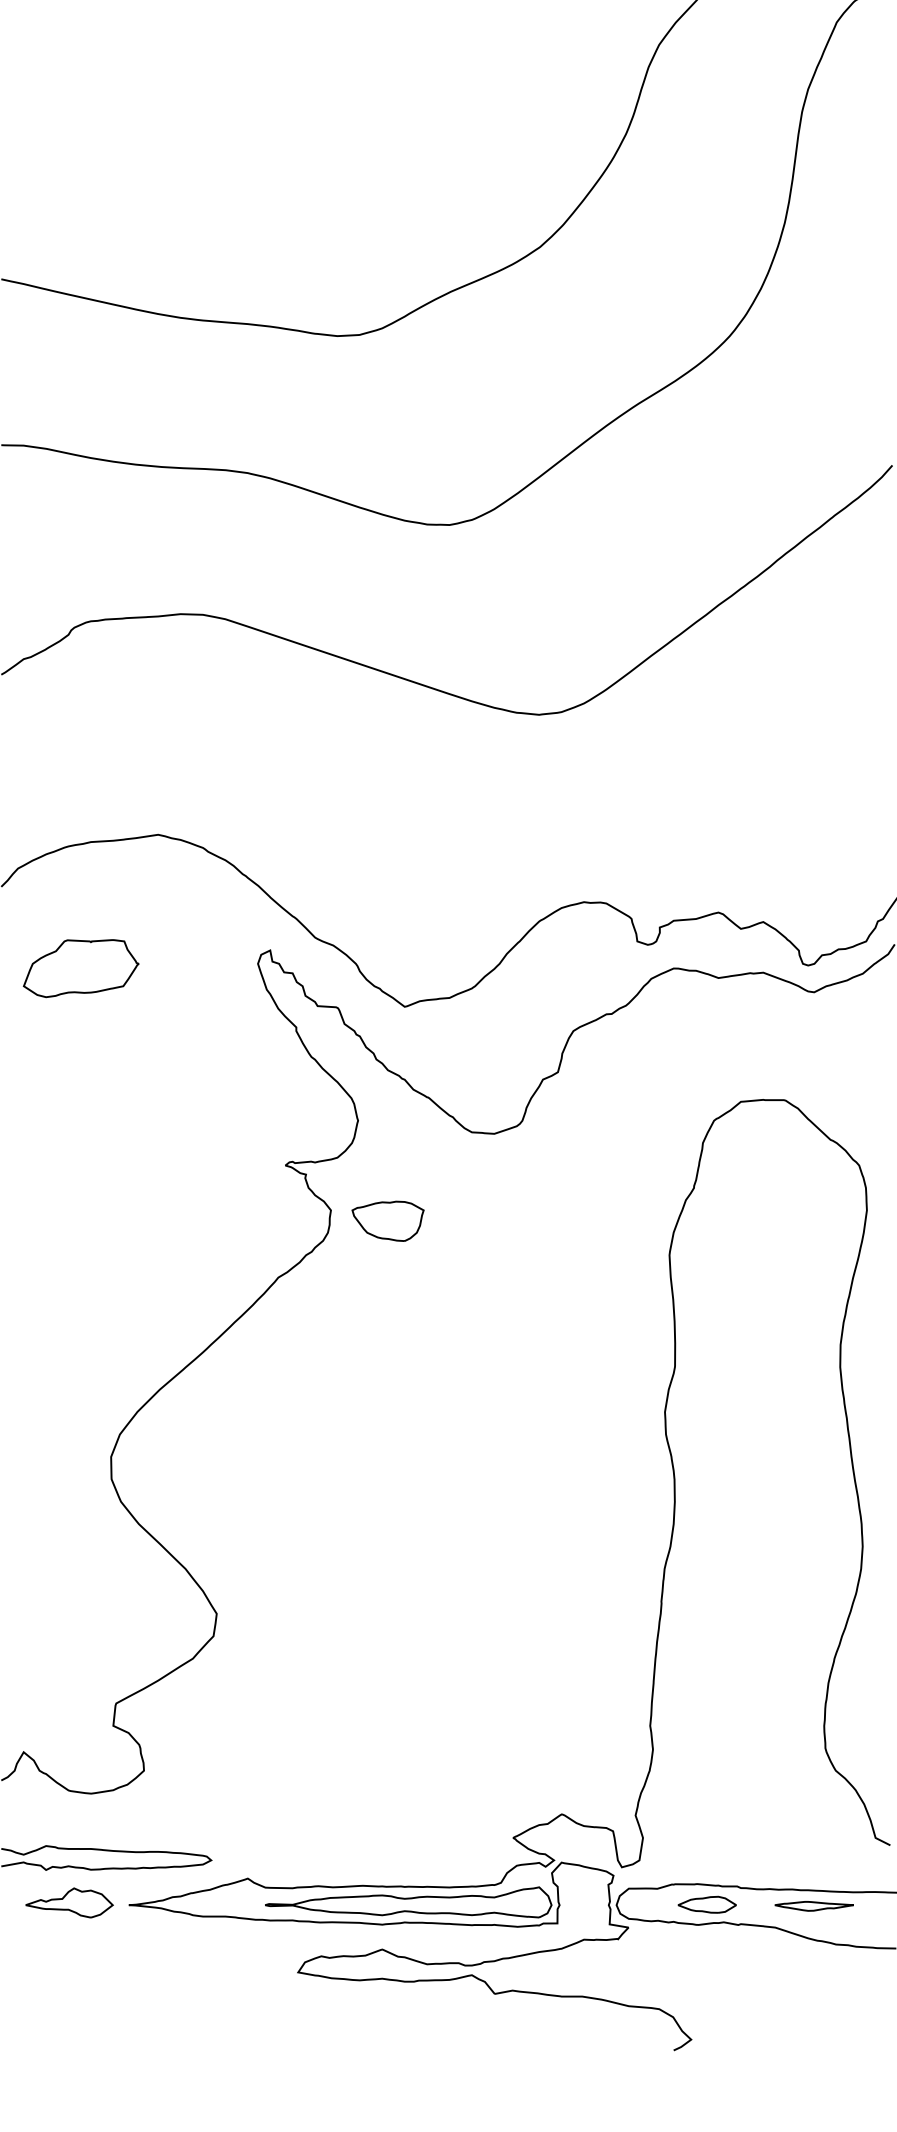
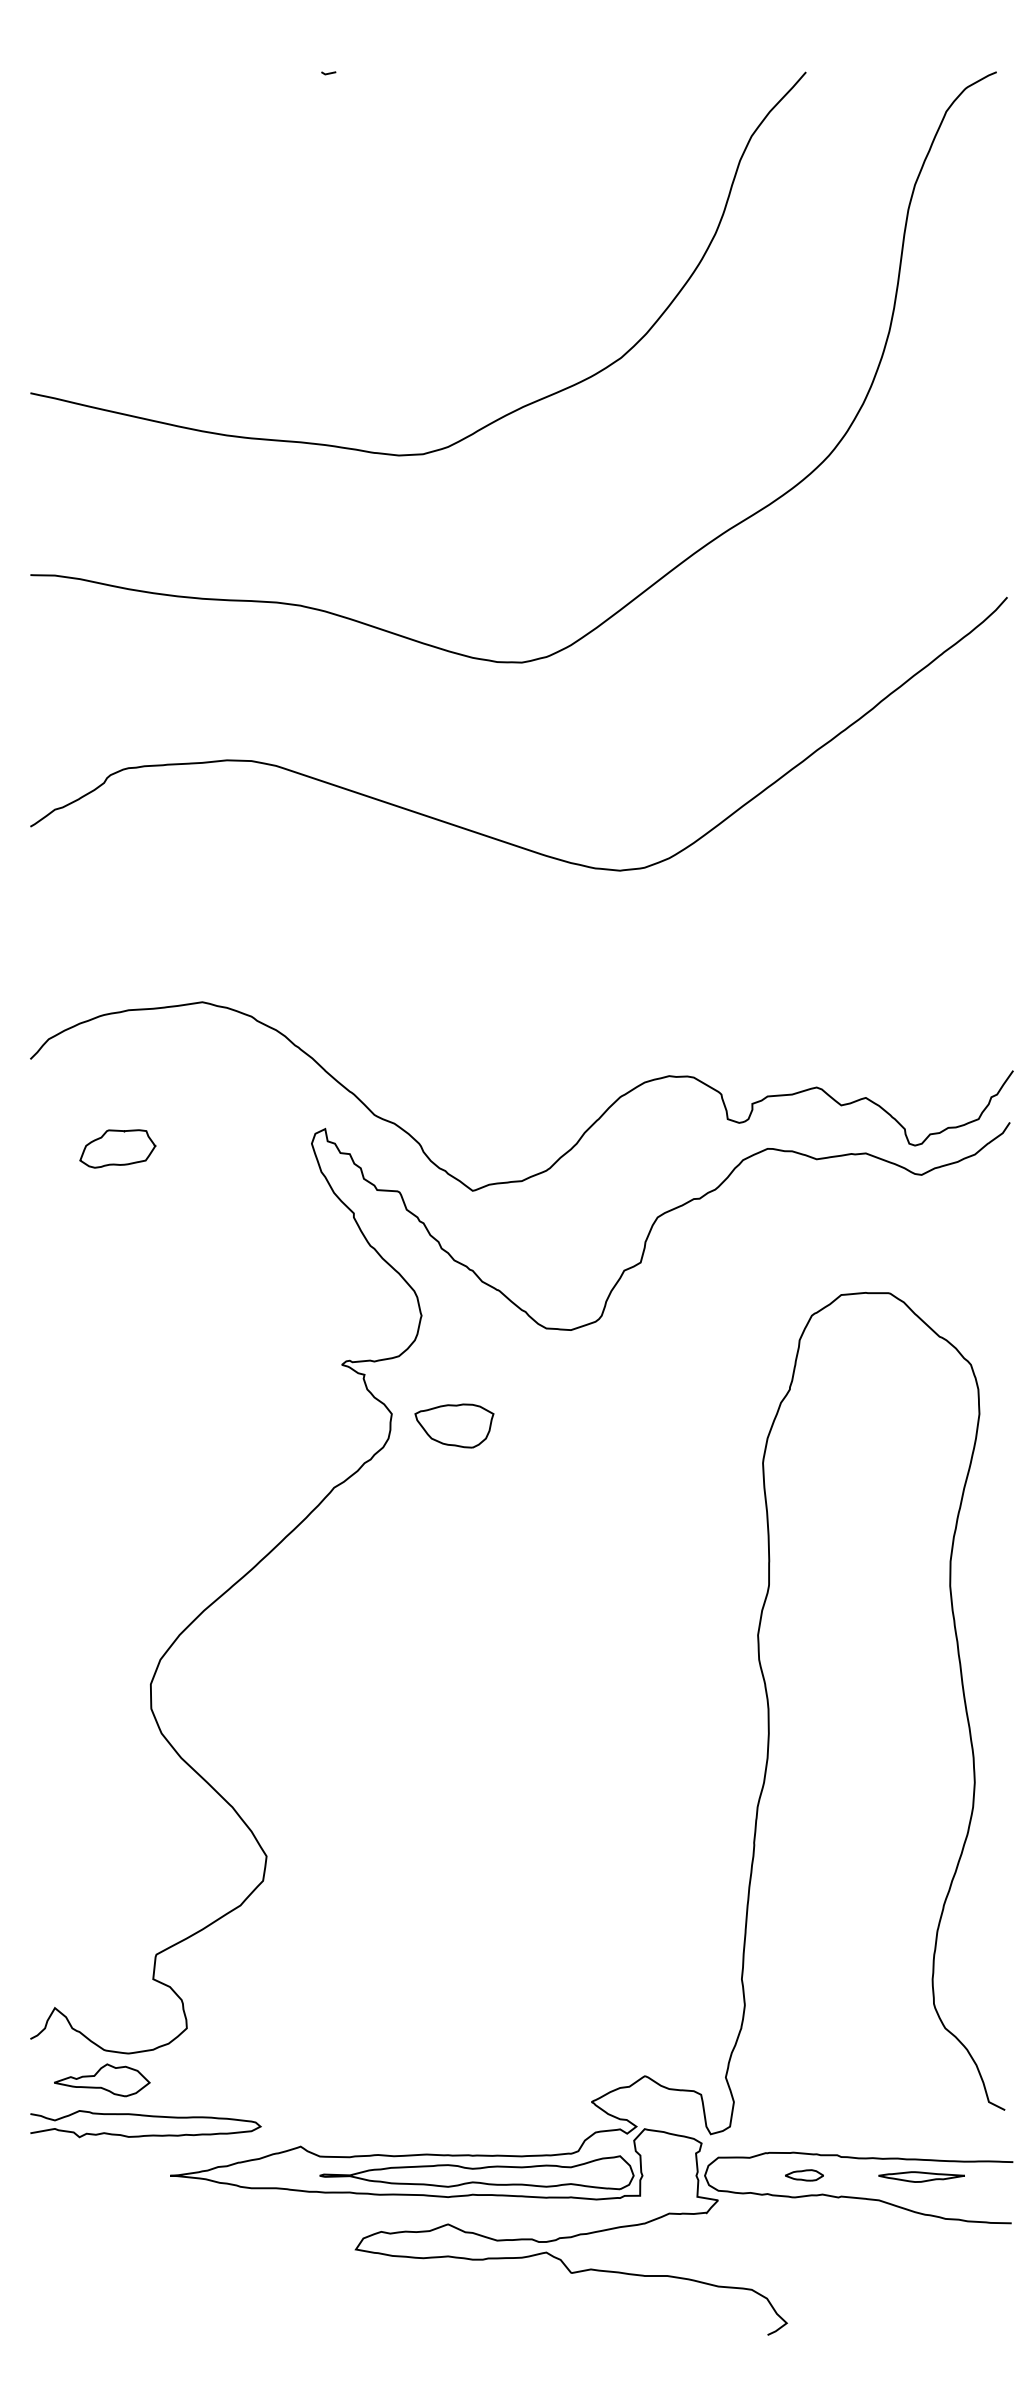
part: (80, 968) -> (117, 1148), size x0.6
part: (69, 1903) -> (102, 2080), moved
part: (707, 1904) -> (804, 2175), size x0.6

